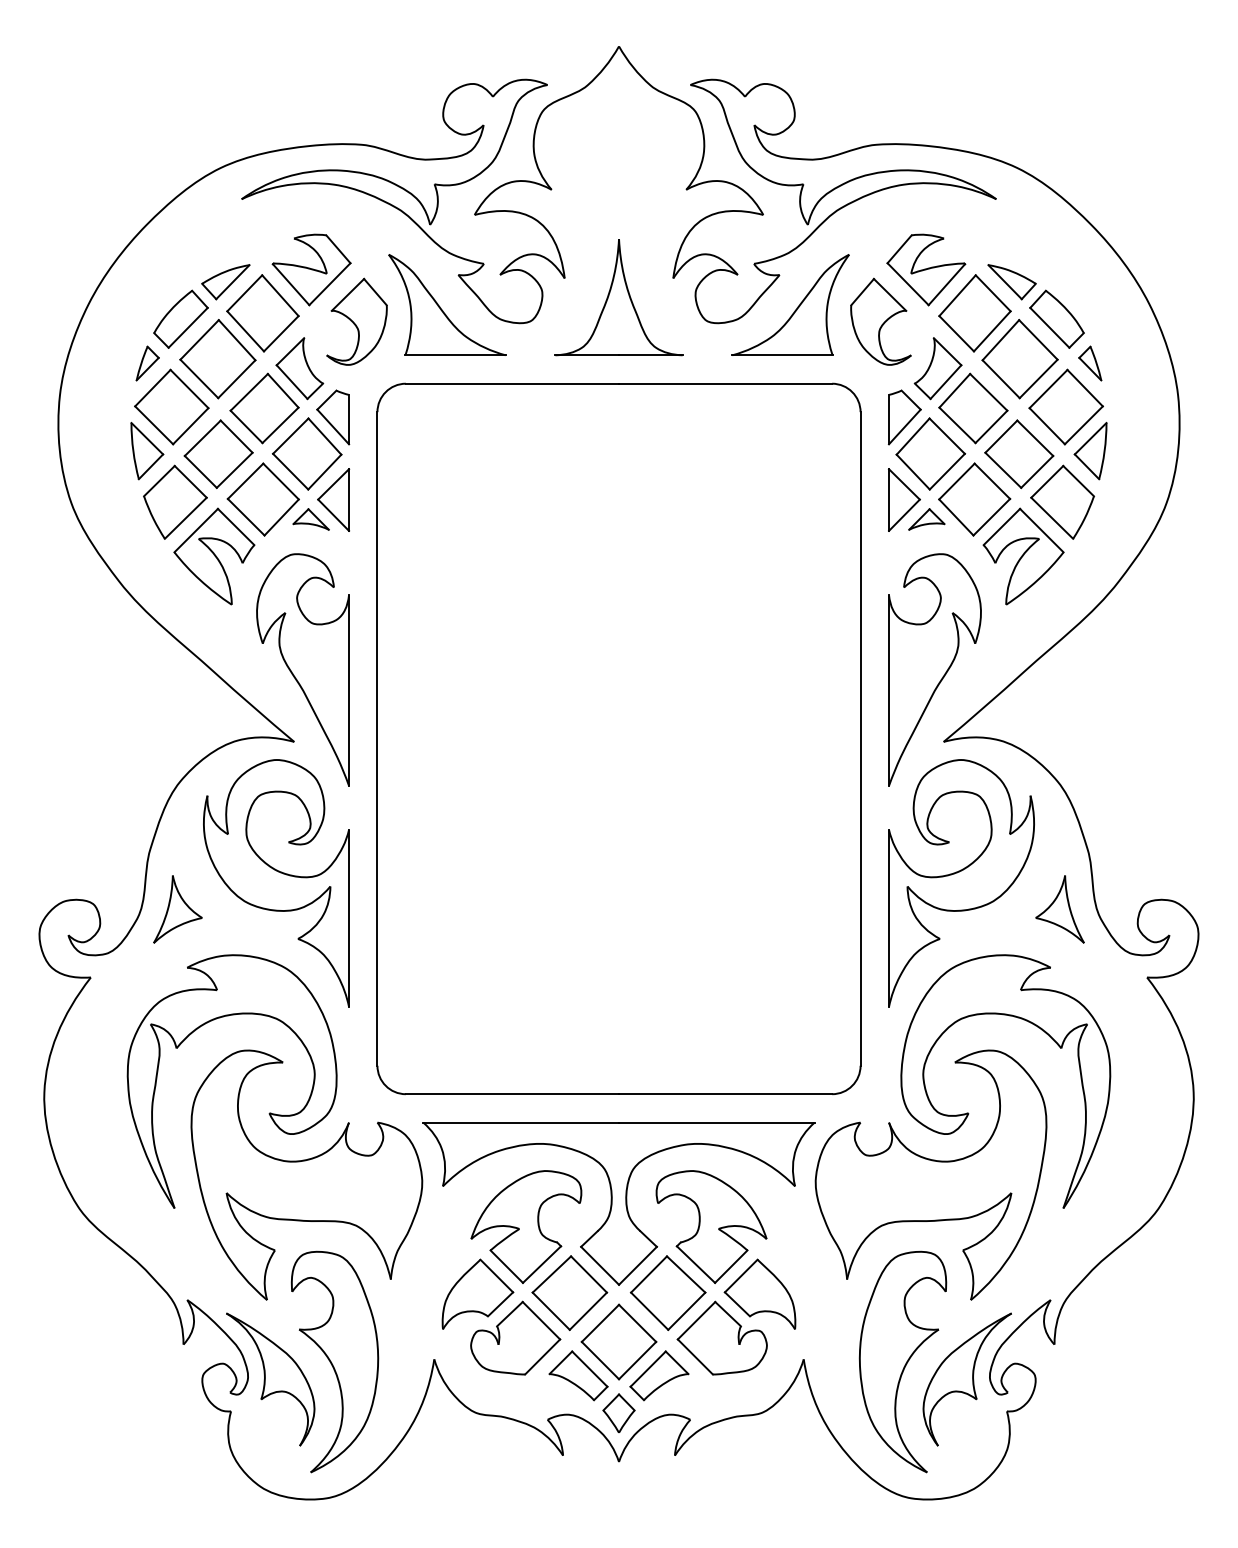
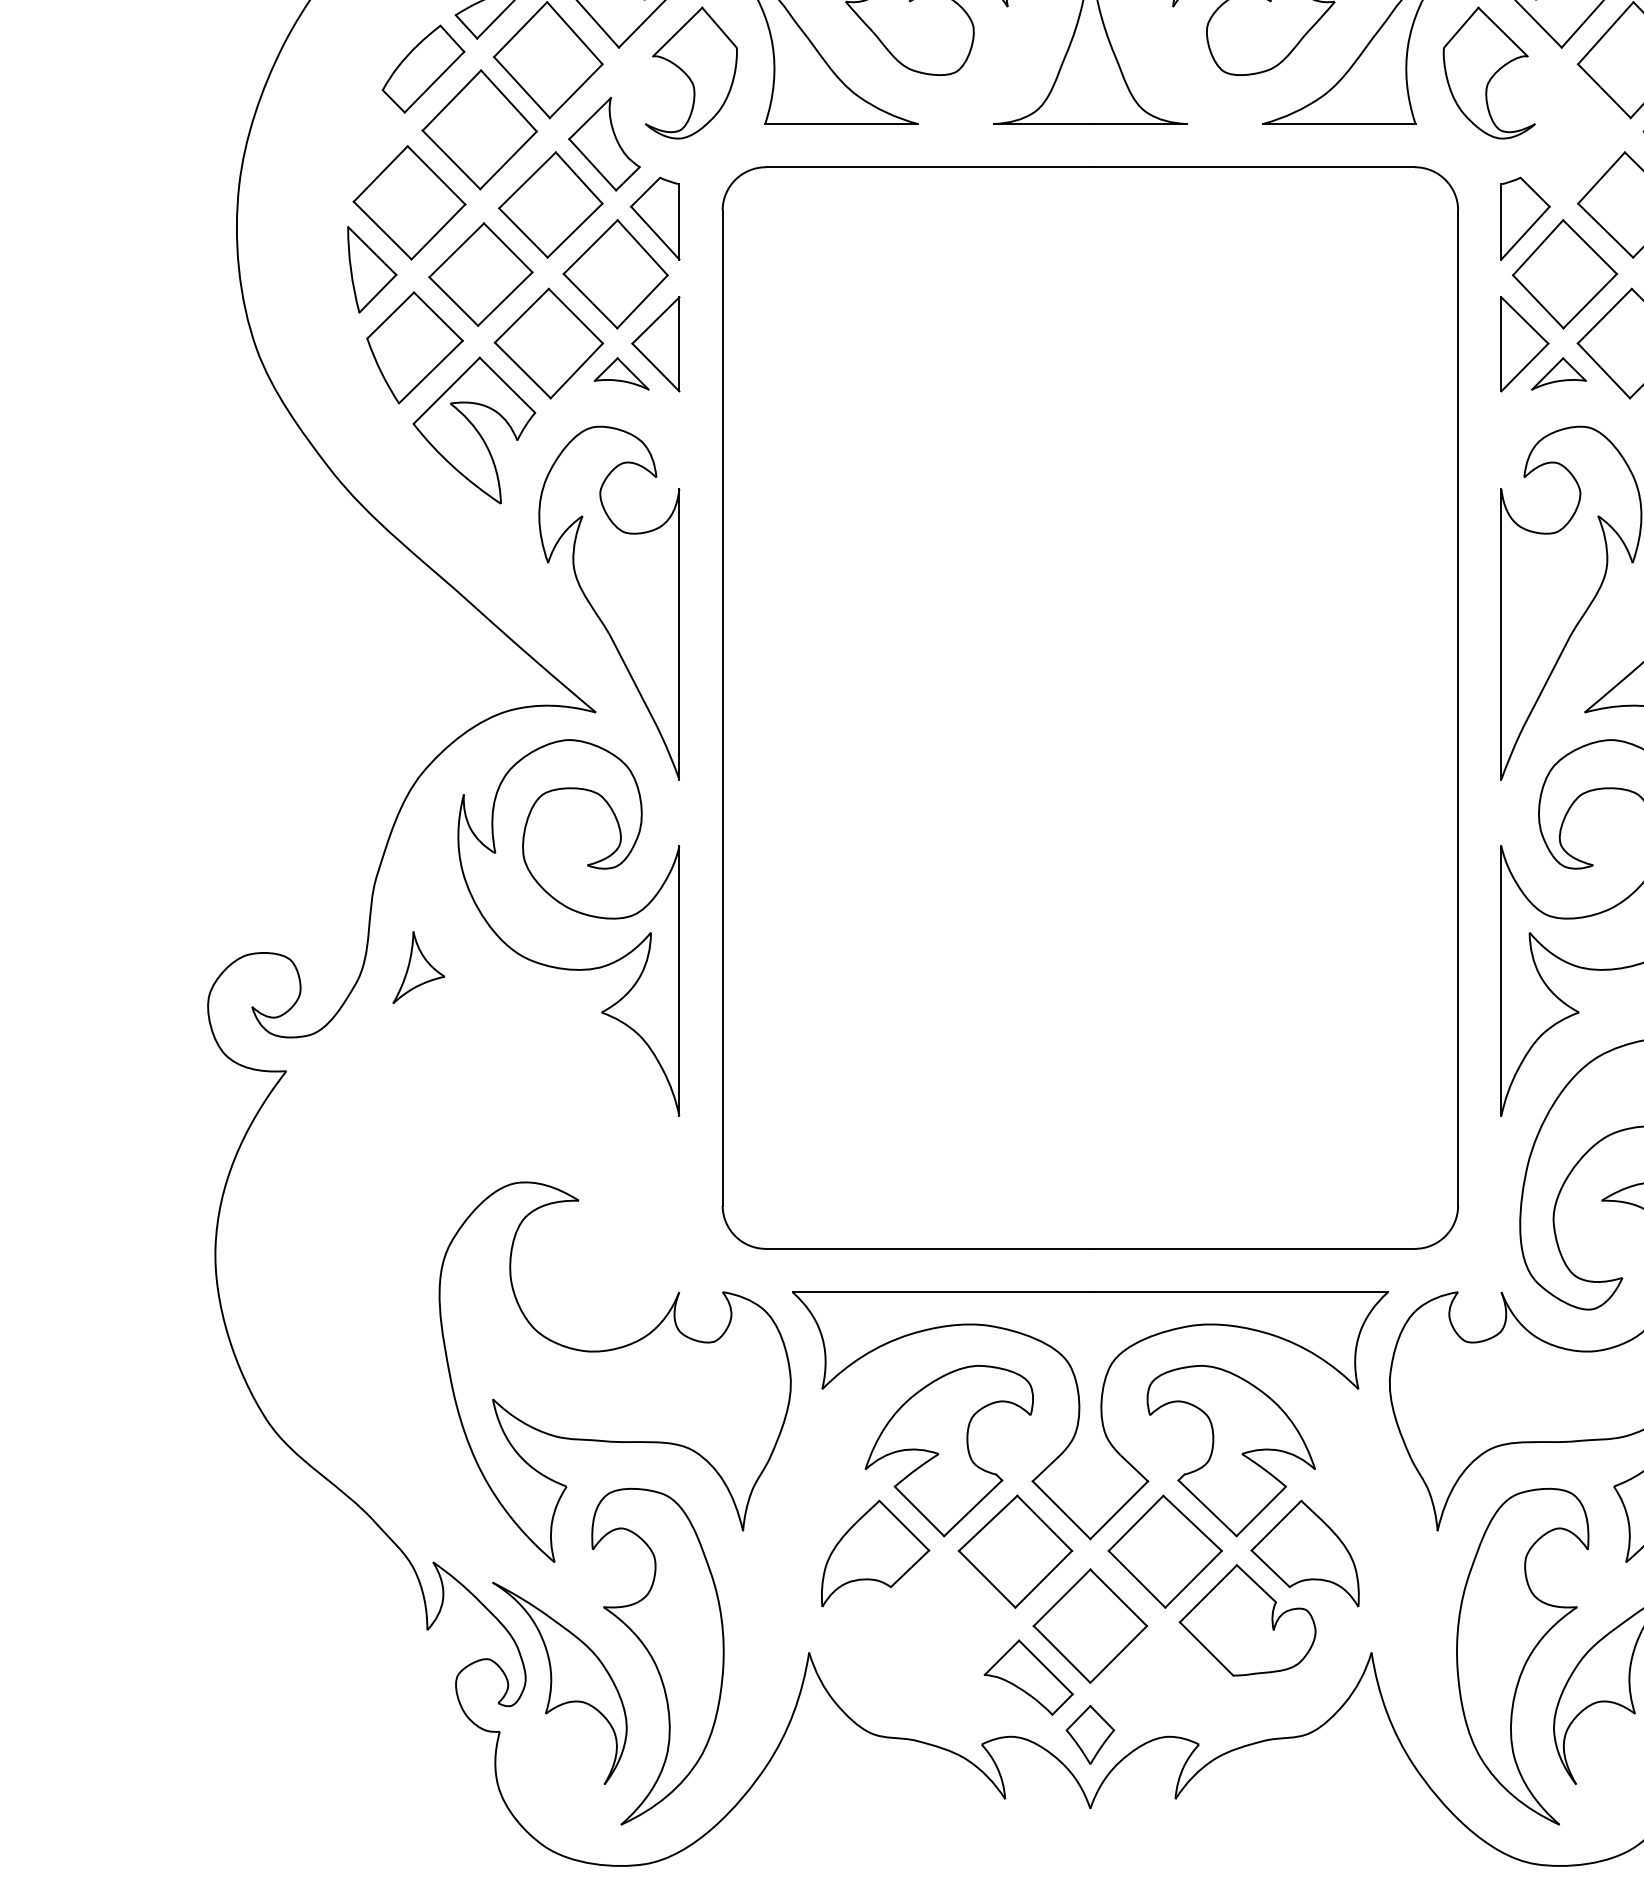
part: (147, 363) -> (372, 136), removed
part: (937, 368) -> (1575, 144), removed
part: (177, 909) -> (418, 967), size x0.7
part: (268, 1113) -> (556, 1278), removed
part: (515, 1337) -> (932, 1619), removed
part: (659, 1375) -> (1152, 1677), removed

